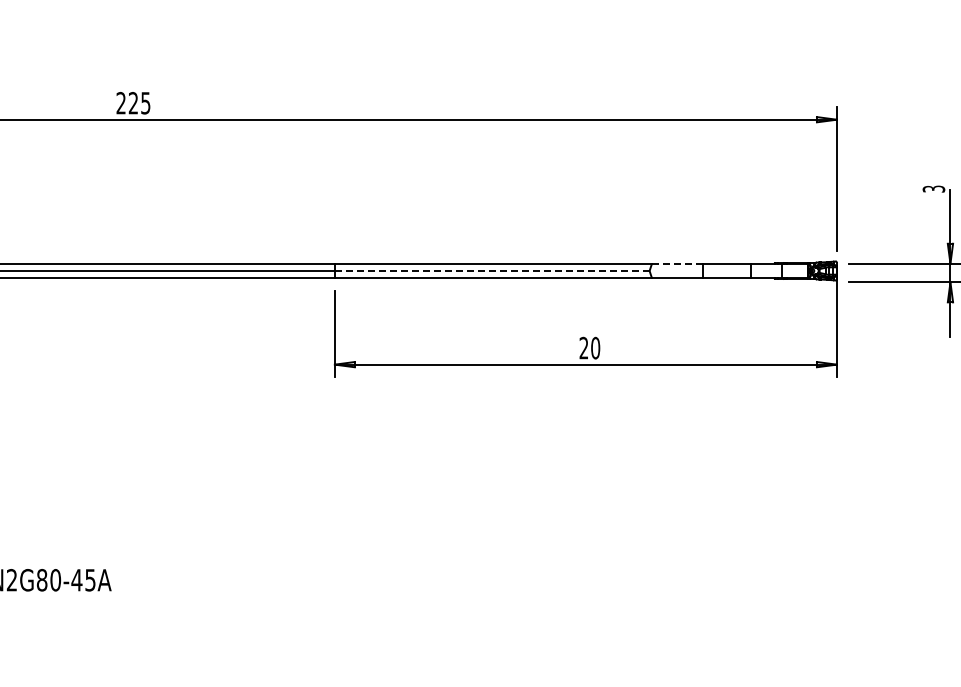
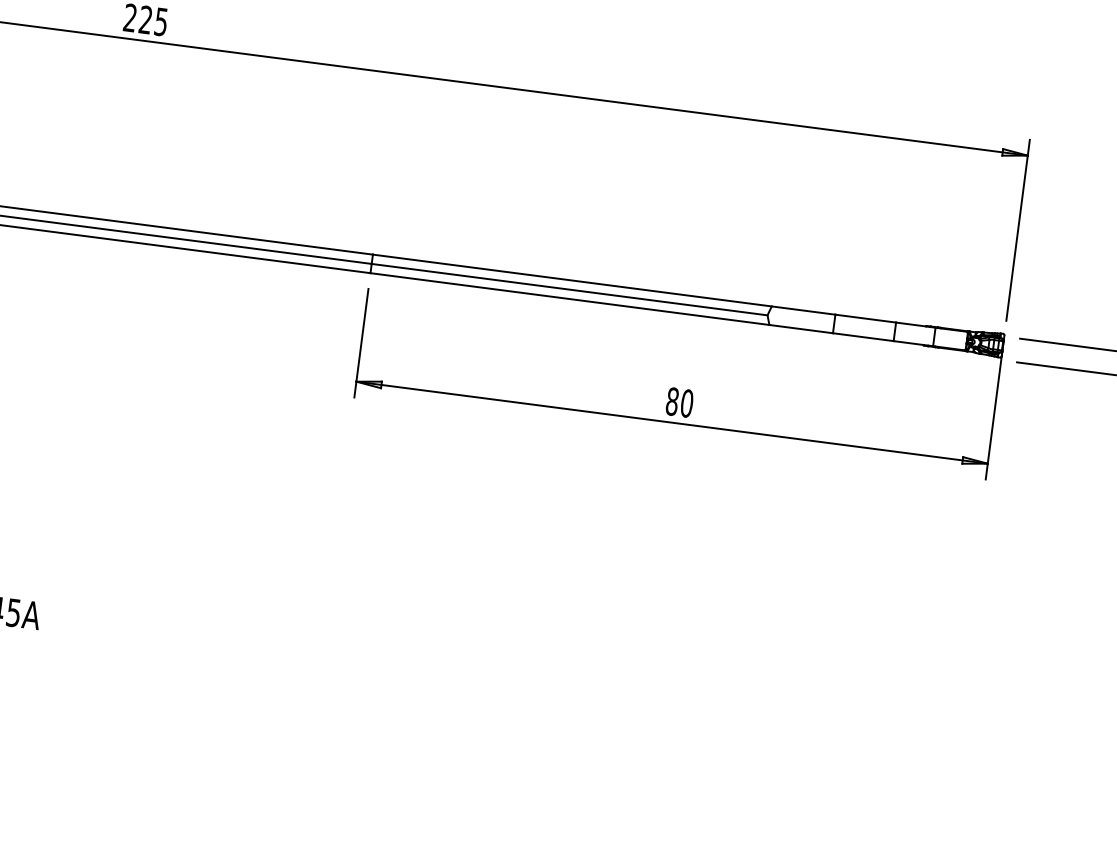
line: (677, 263) -> (803, 310), dashed -> solid
line: (491, 271) -> (568, 290), dashed -> solid
text: (583, 348) -> (671, 401), 20 -> 80

